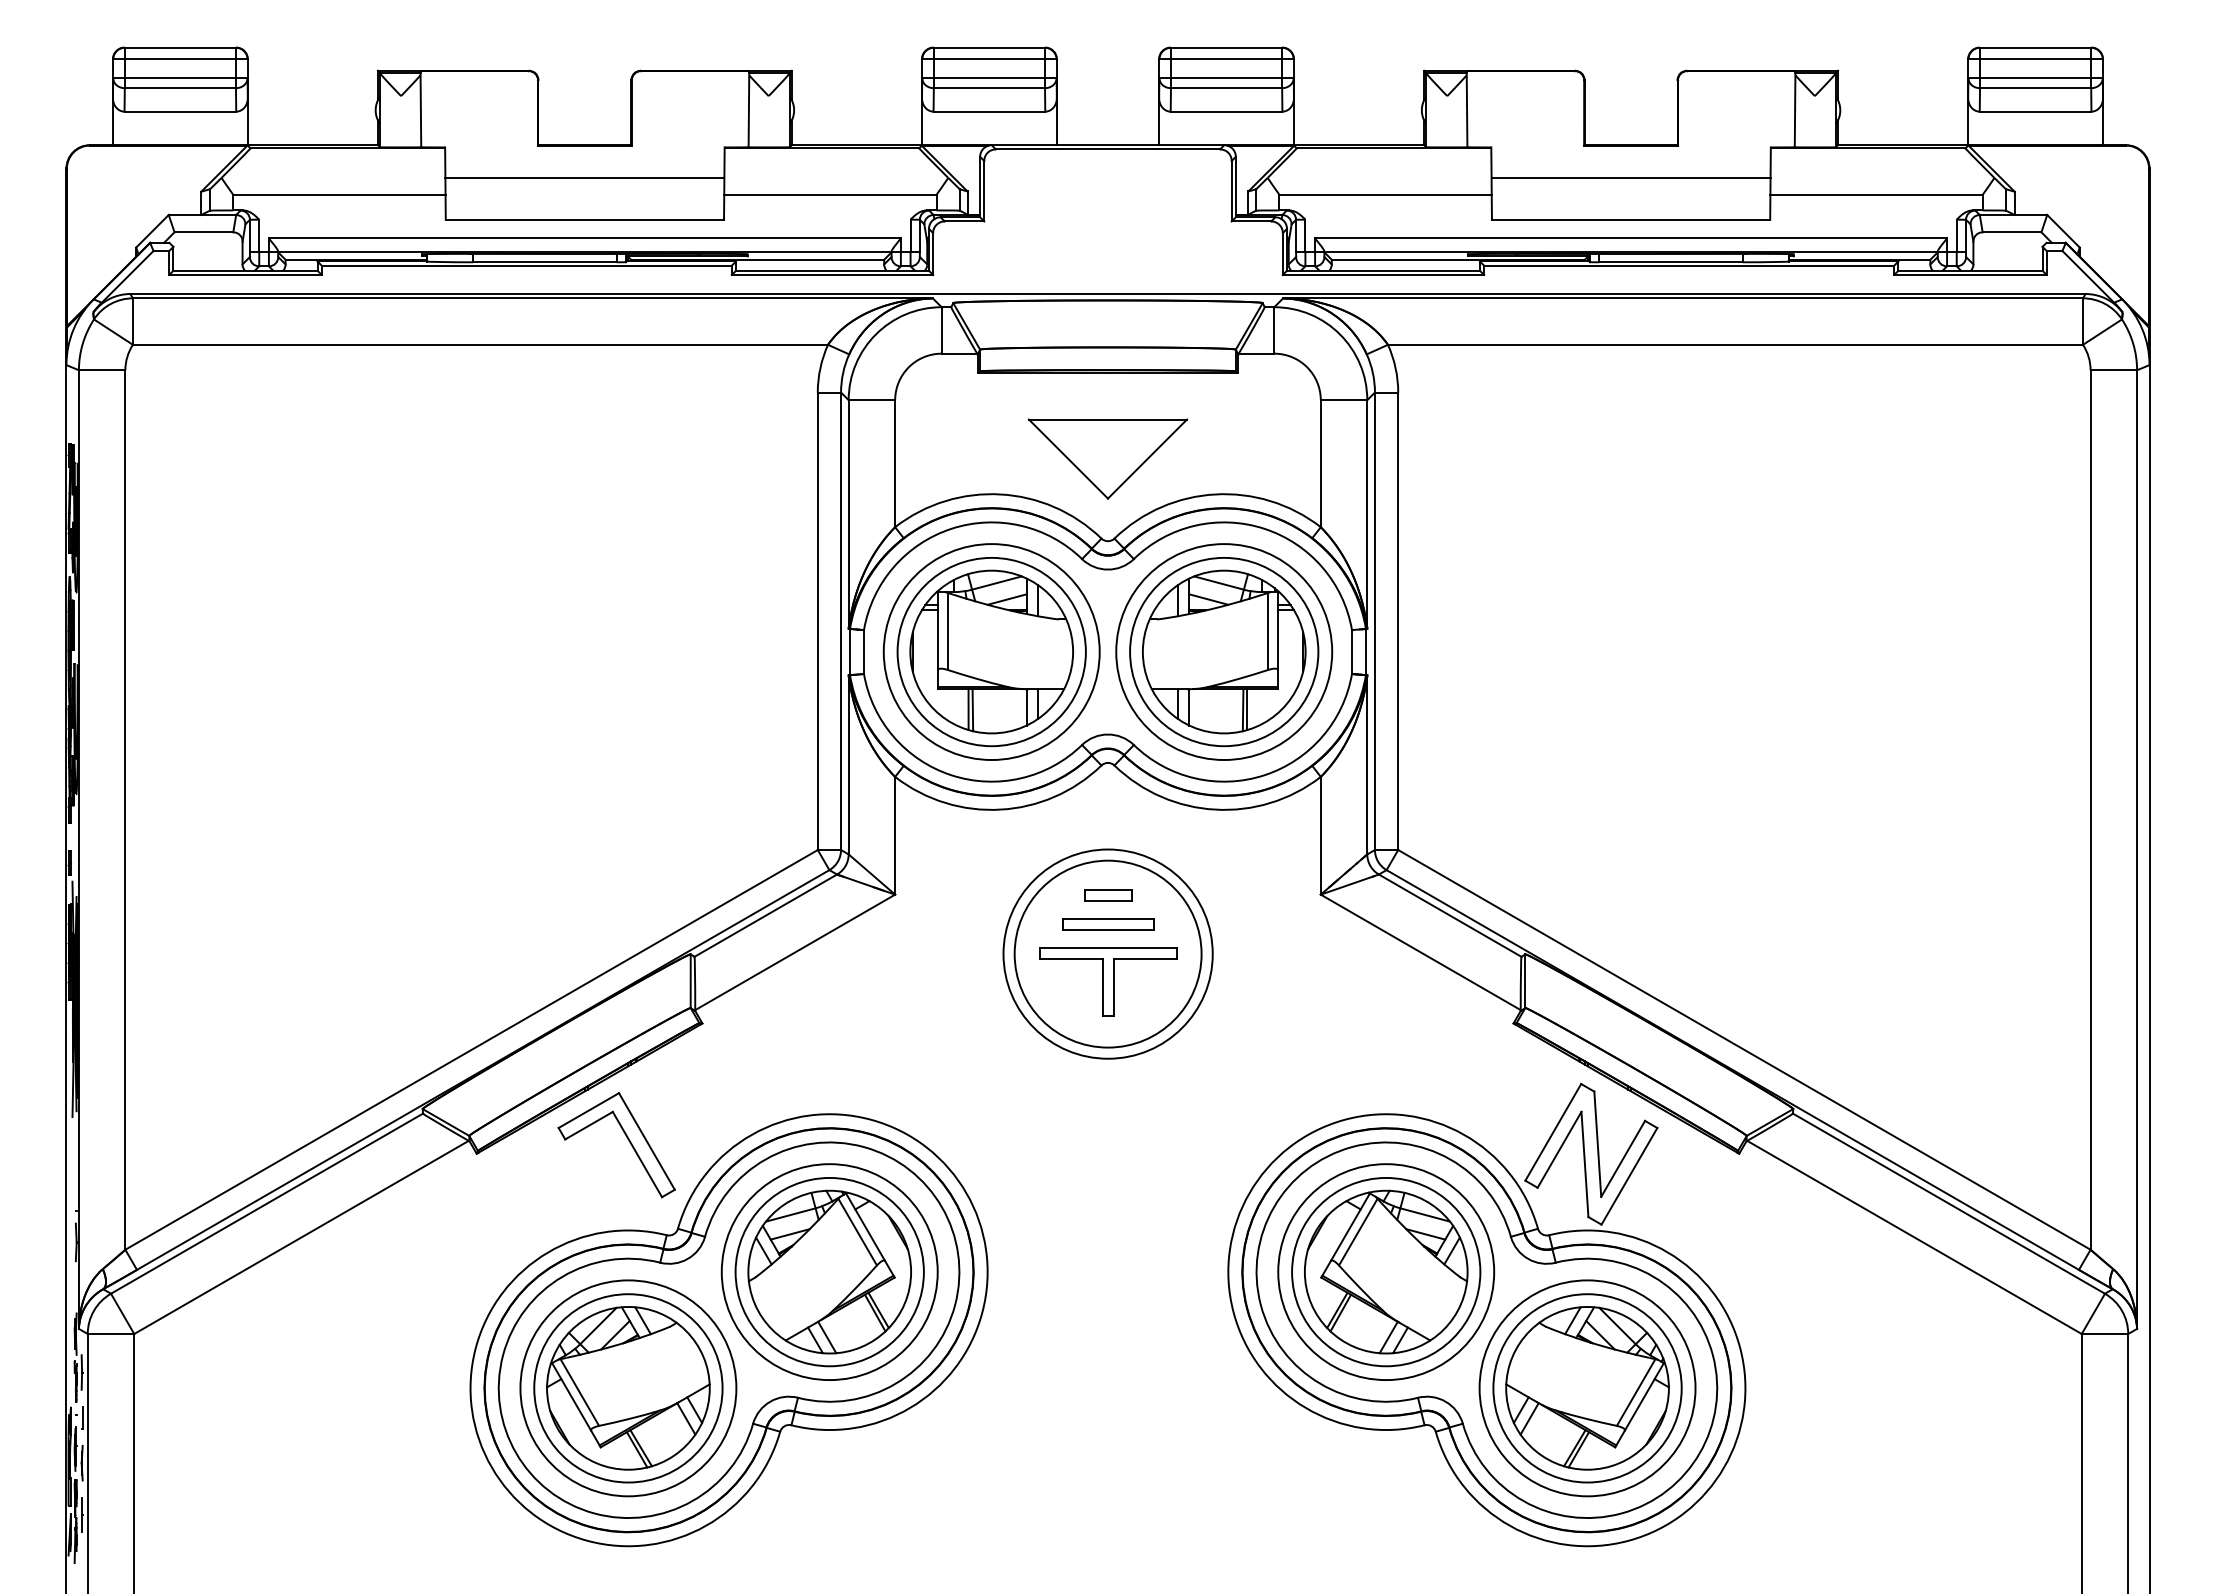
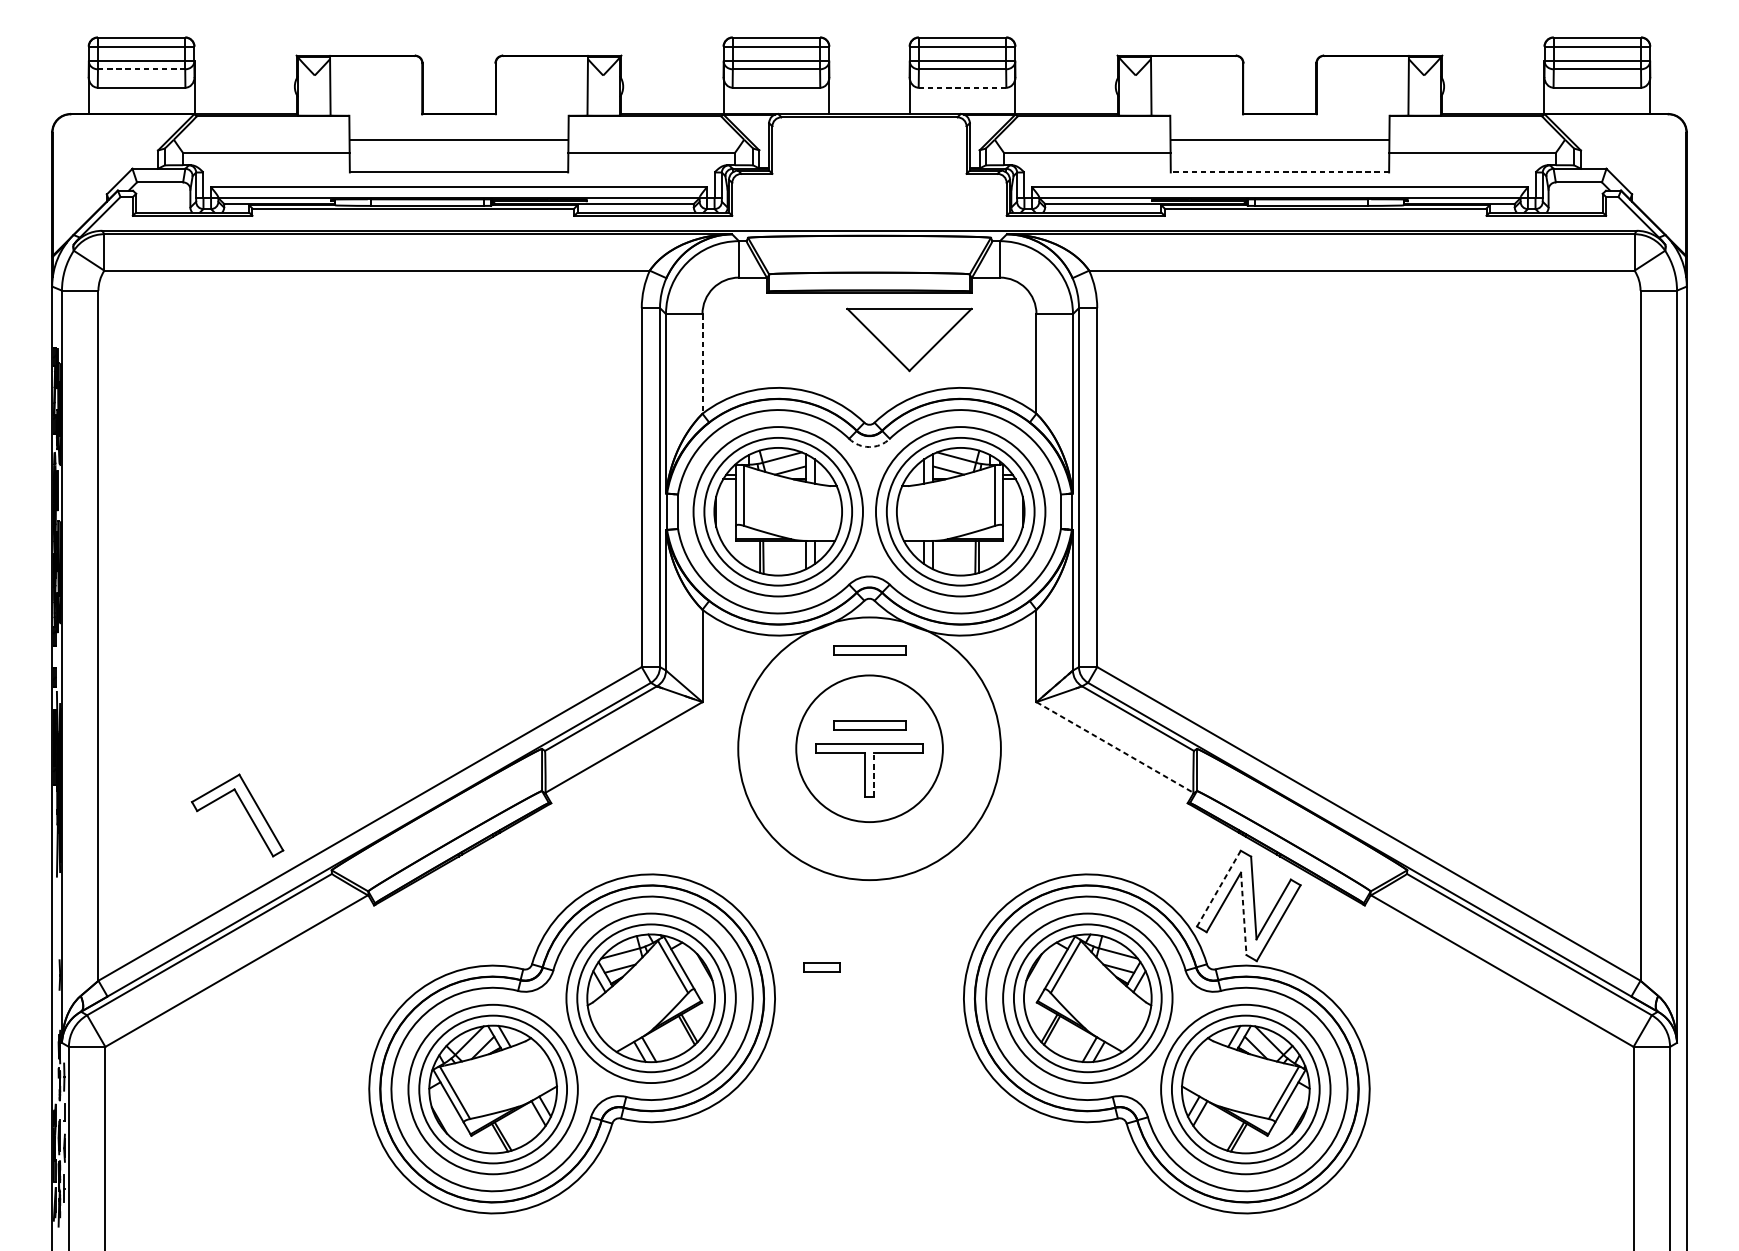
line: (180, 88) -> (141, 69), solid -> dashed
line: (1226, 111) -> (962, 87), solid -> dashed
line: (1630, 219) -> (1279, 172), solid -> dashed
part: (1107, 458) -> (909, 339), moved
line: (895, 463) -> (702, 363), solid -> dashed
arc: (1107, 569) -> (869, 446), solid -> dashed
part: (1108, 828) -> (869, 650), added
part: (1108, 895) -> (822, 967), moved
line: (1421, 952) -> (1115, 747), solid -> dashed
circle: (1107, 953) -> (869, 748), size x1.6
line: (1113, 986) -> (873, 774), solid -> dashed
line: (1553, 1132) -> (1219, 888), solid -> dashed
part: (627, 1139) -> (246, 811), moved
line: (1584, 1164) -> (1243, 913), solid -> dashed

